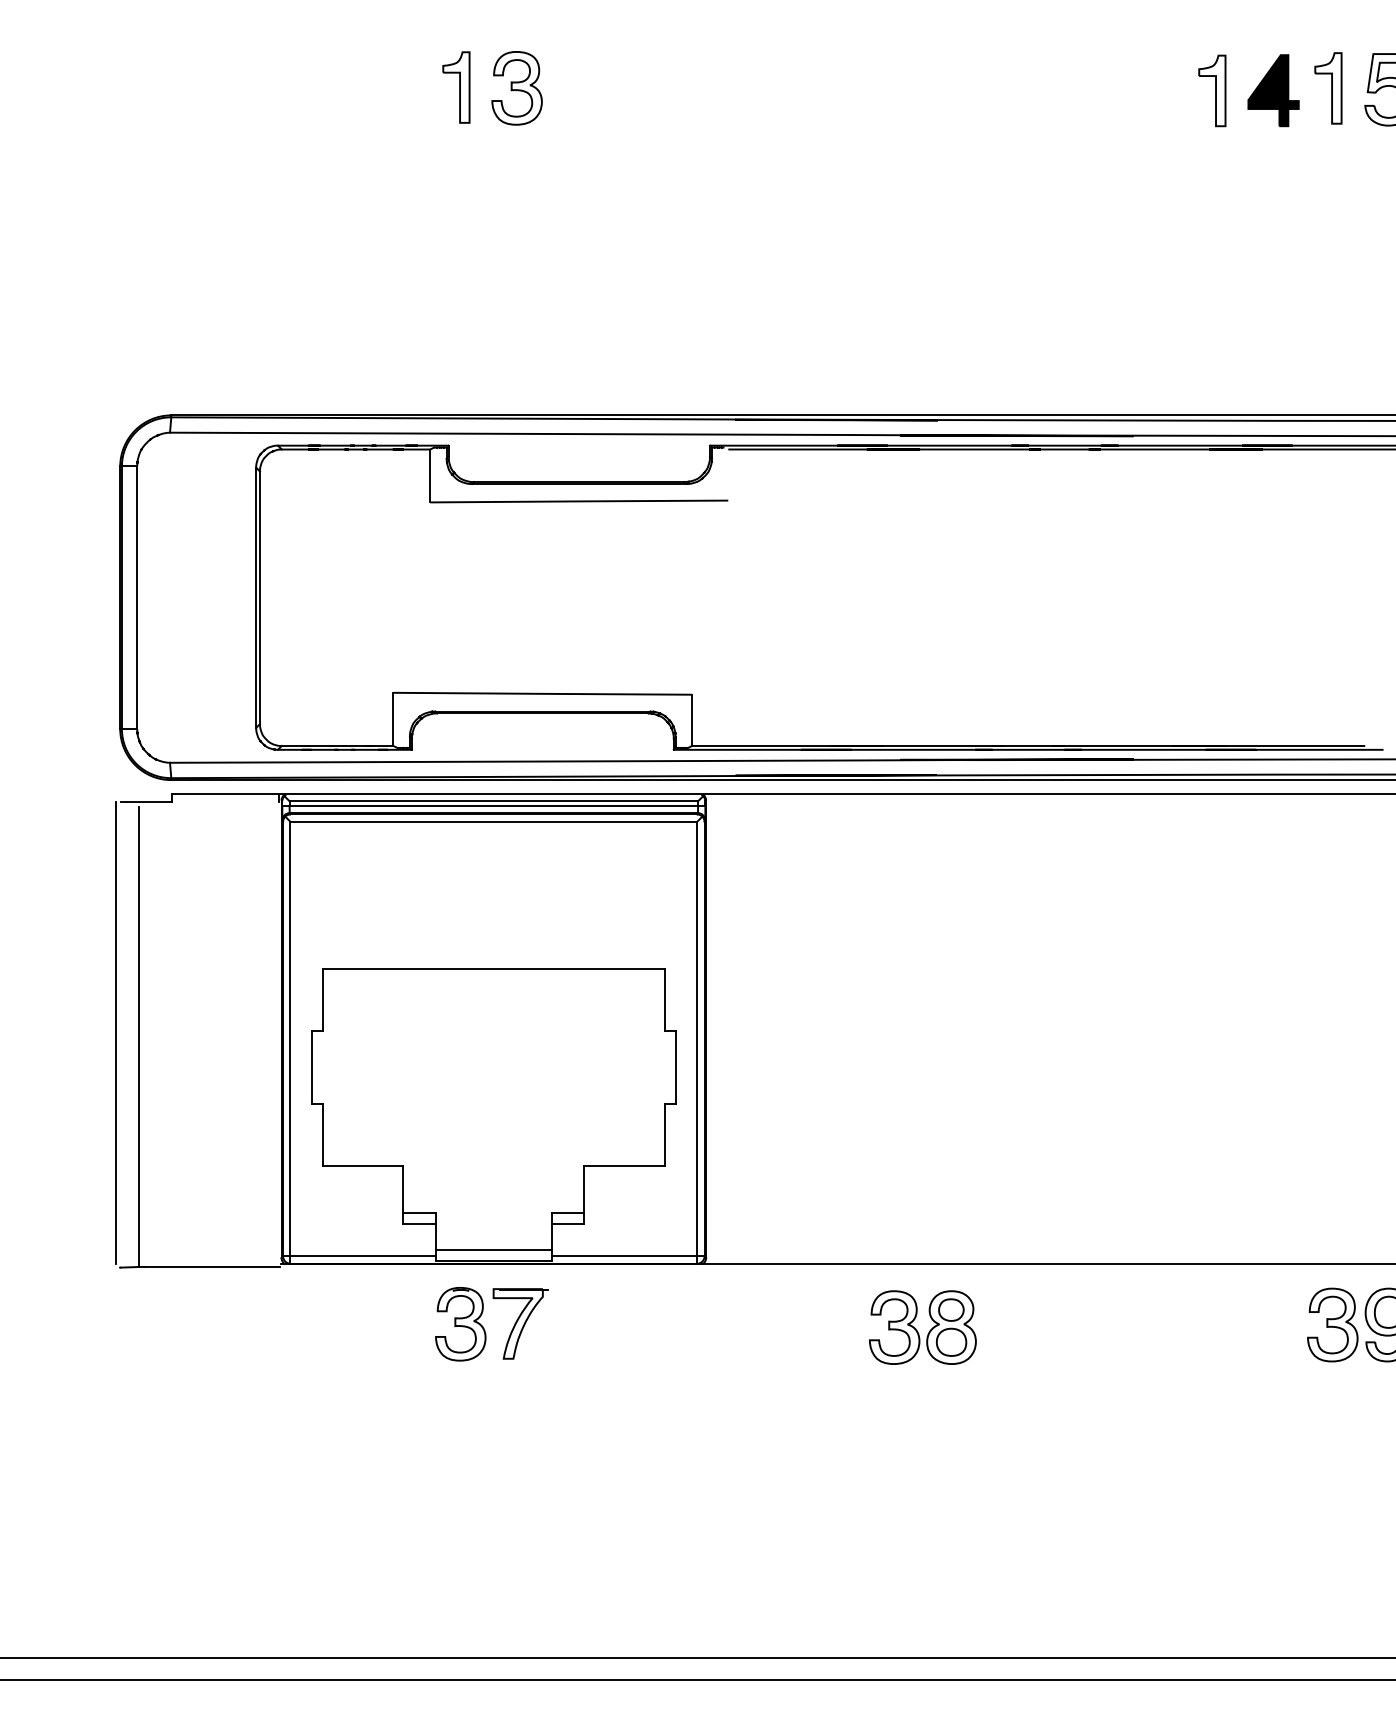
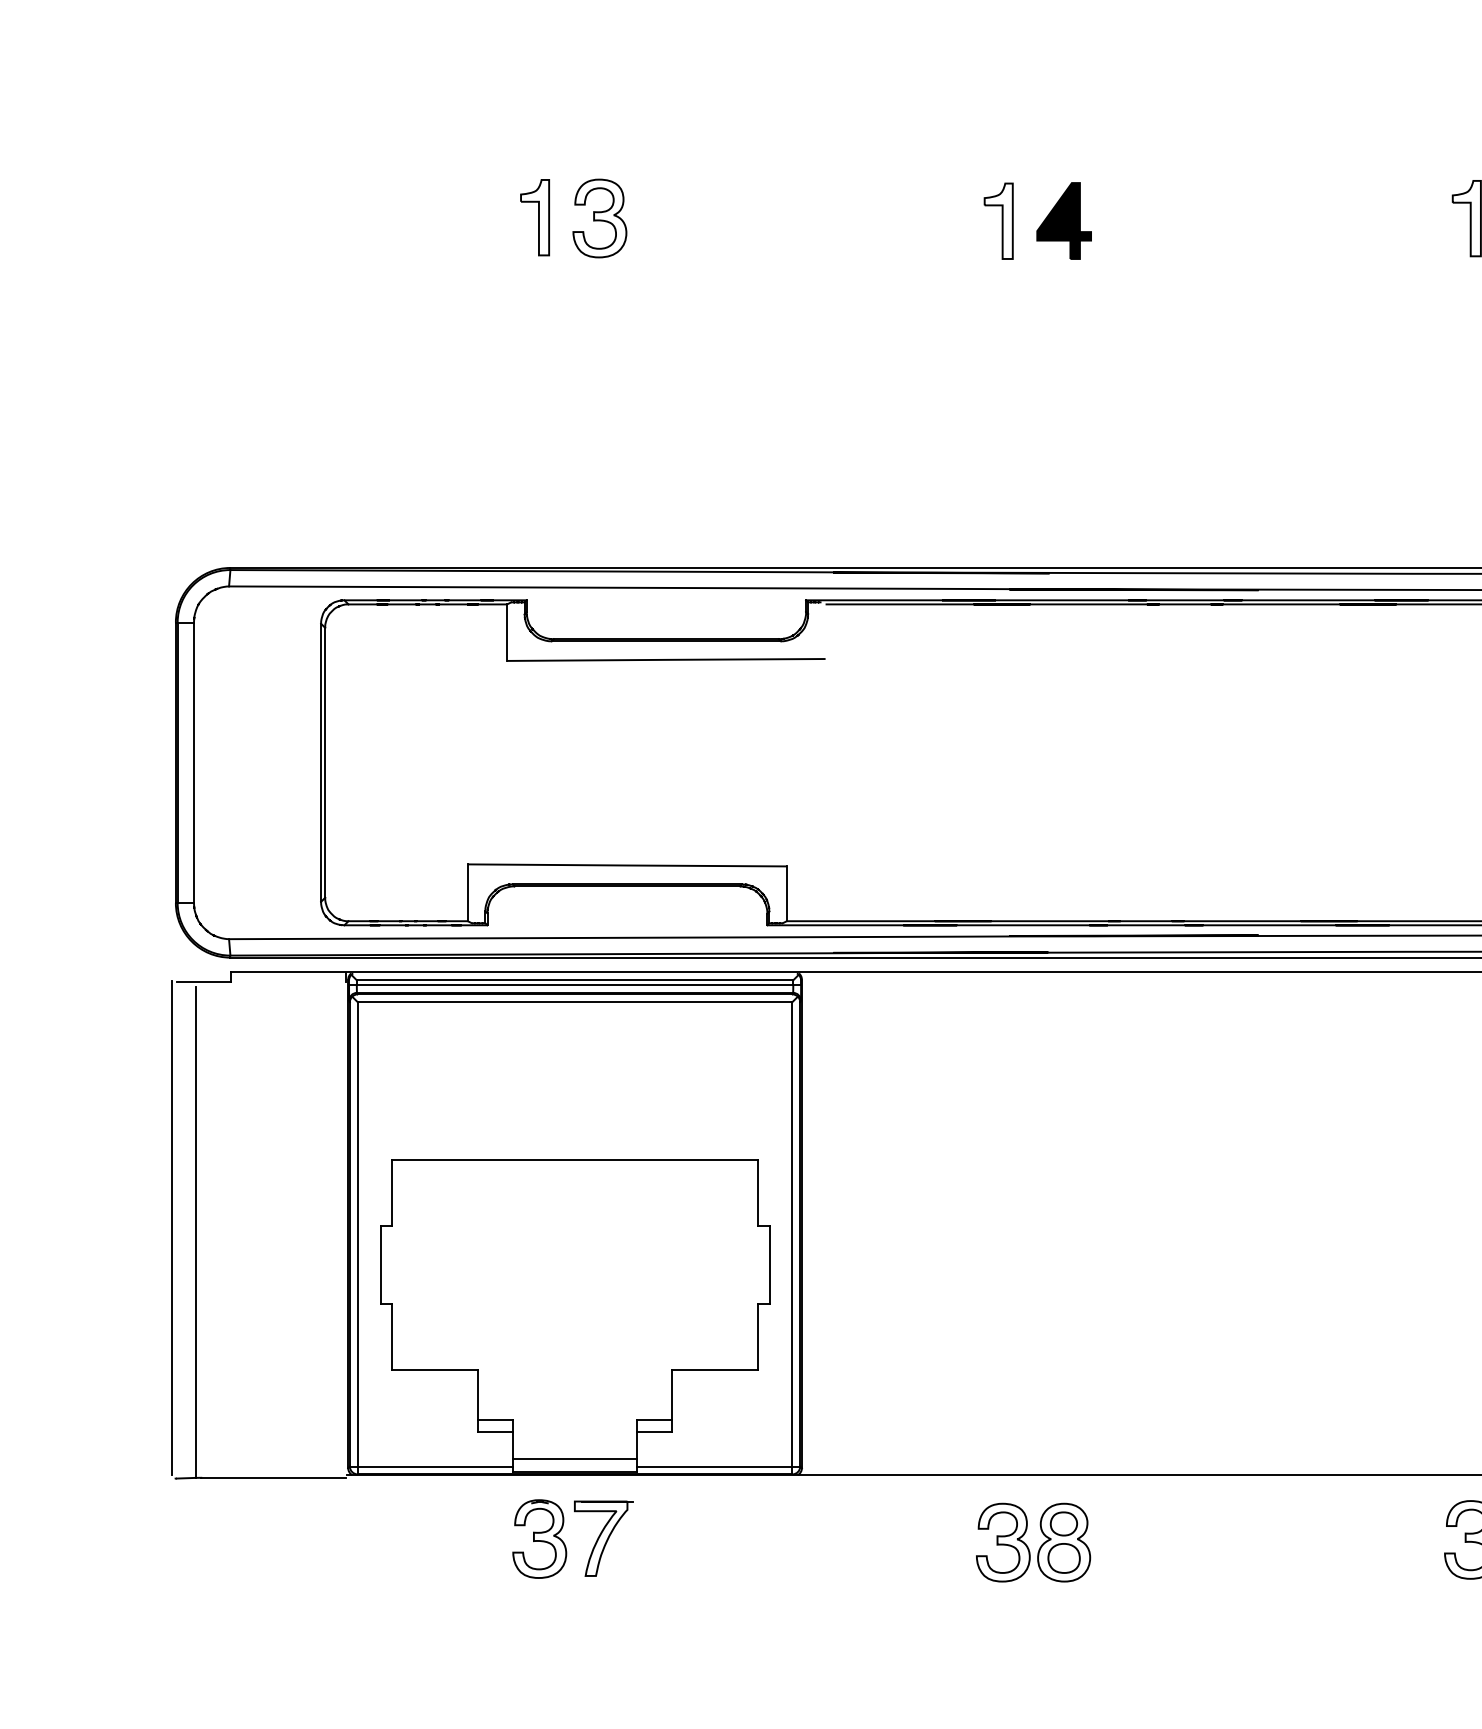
part: (1248, 90) -> (1037, 220), moved

